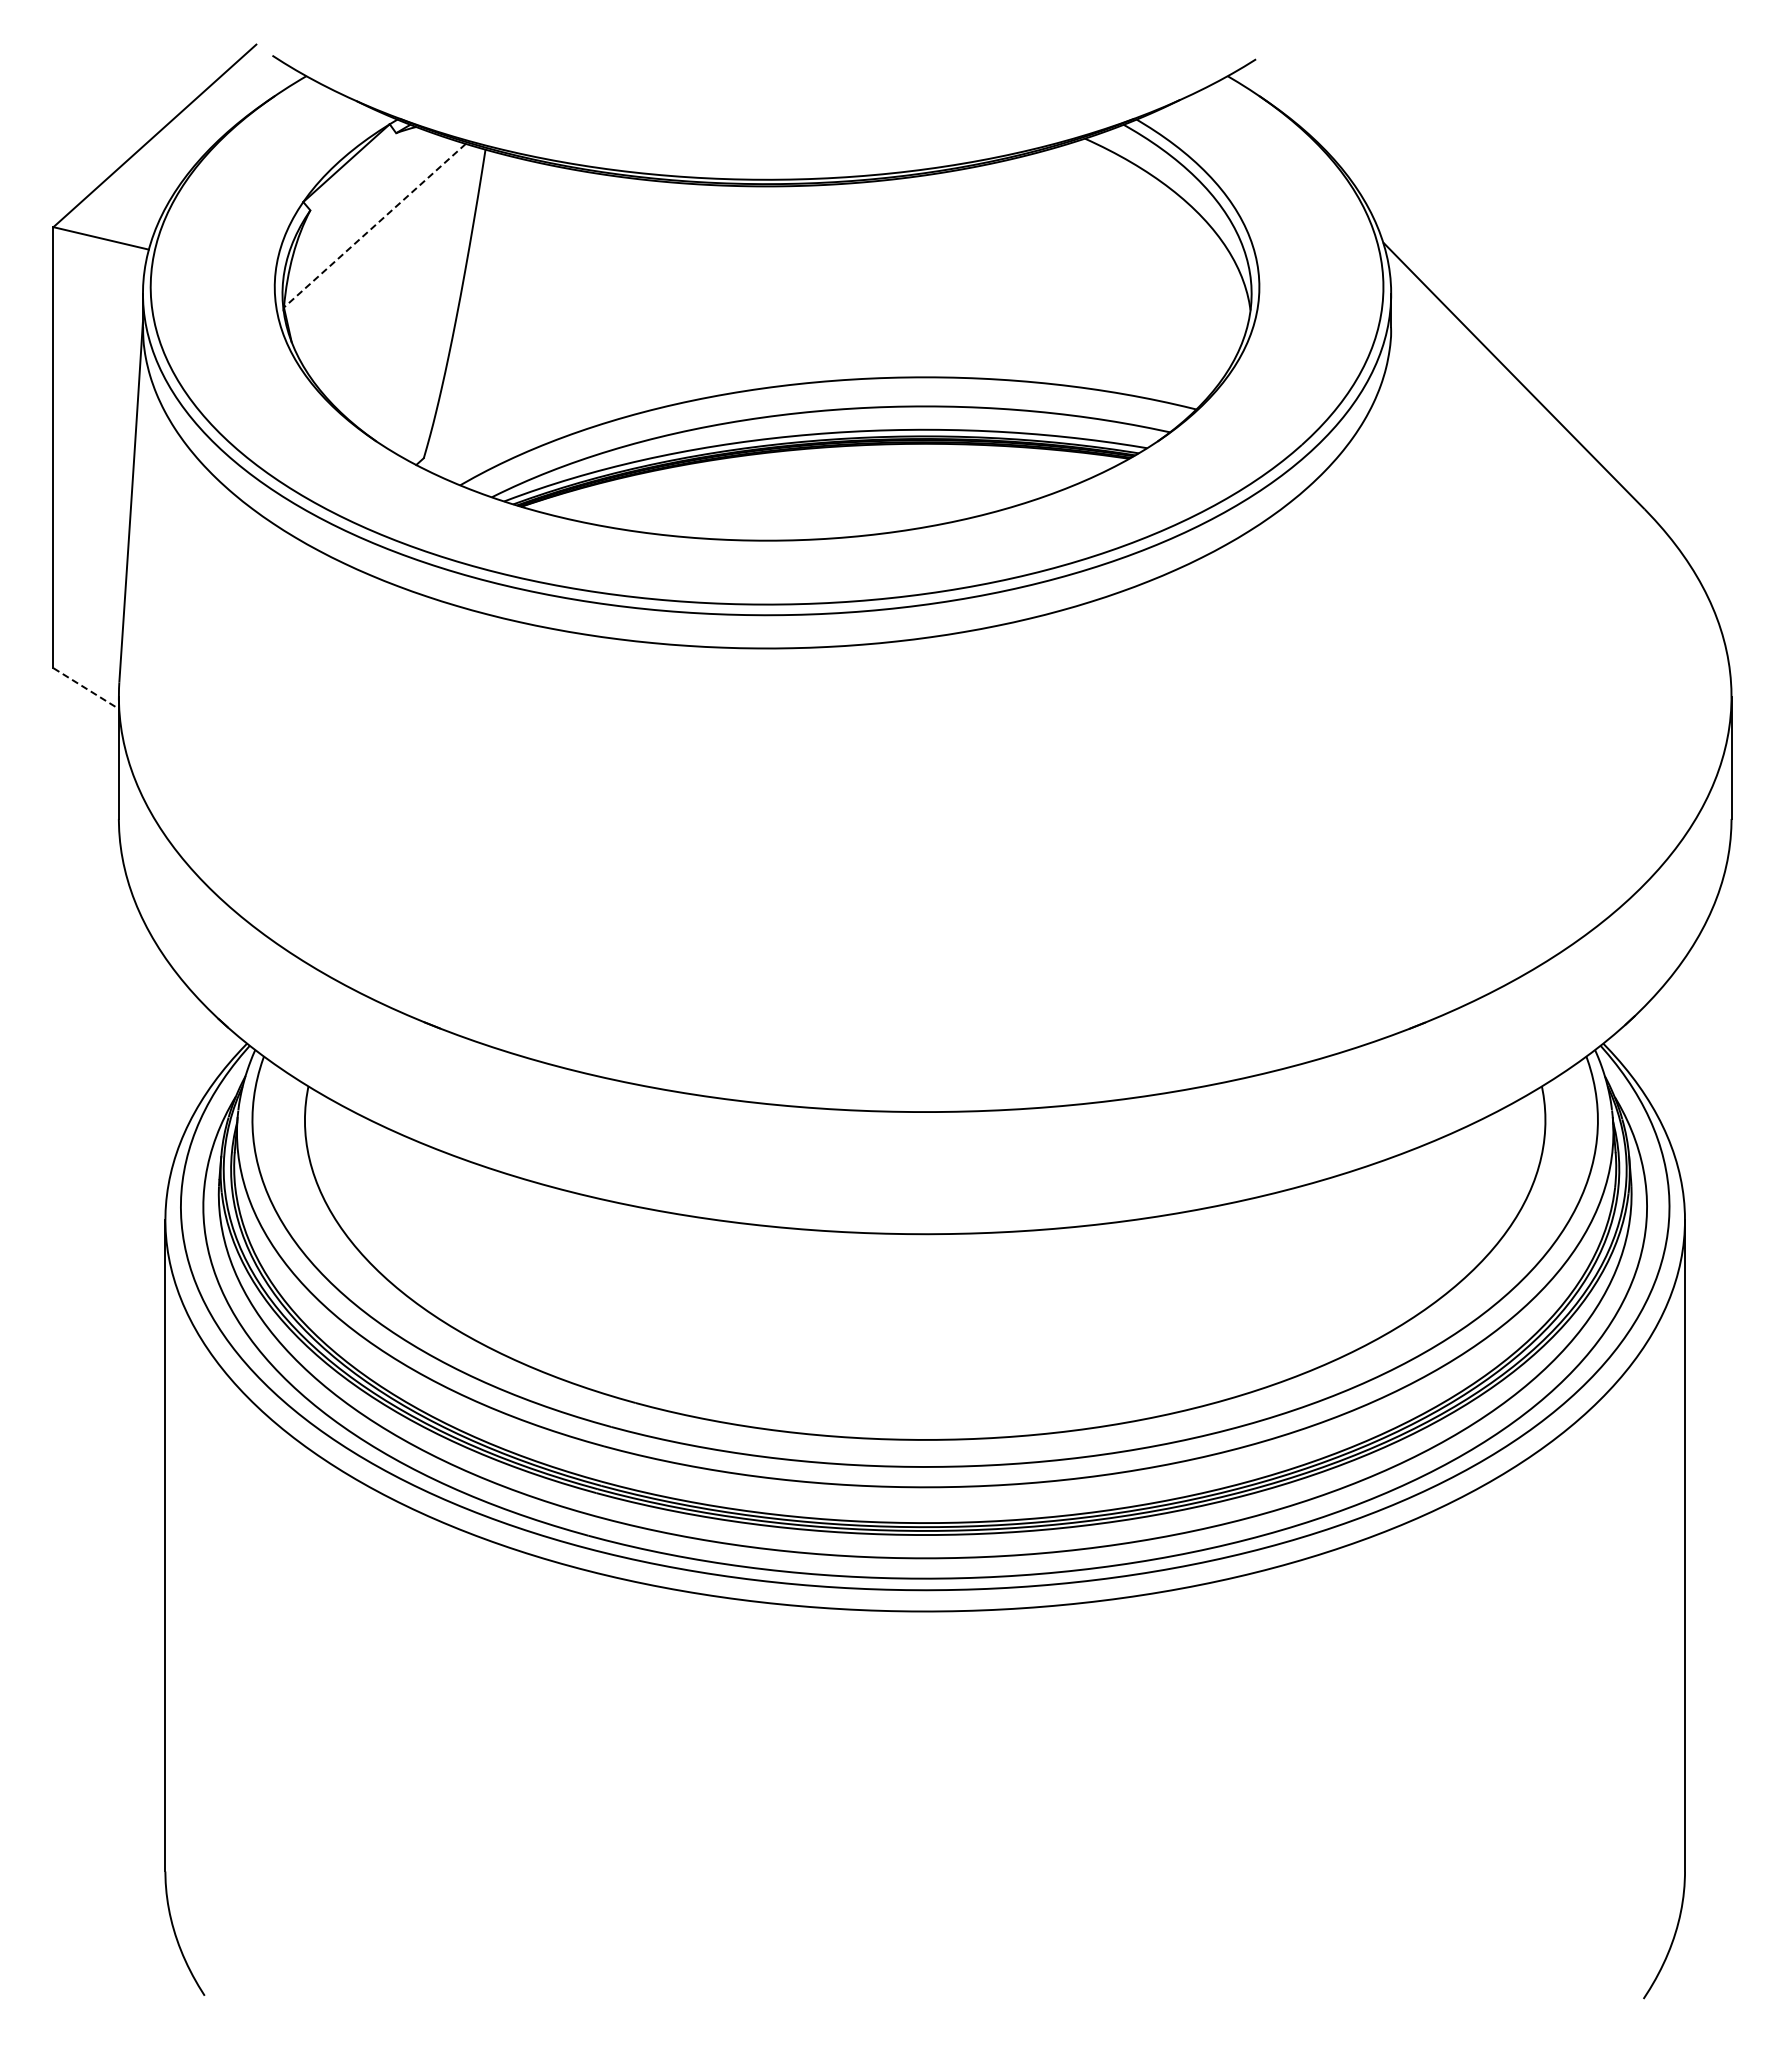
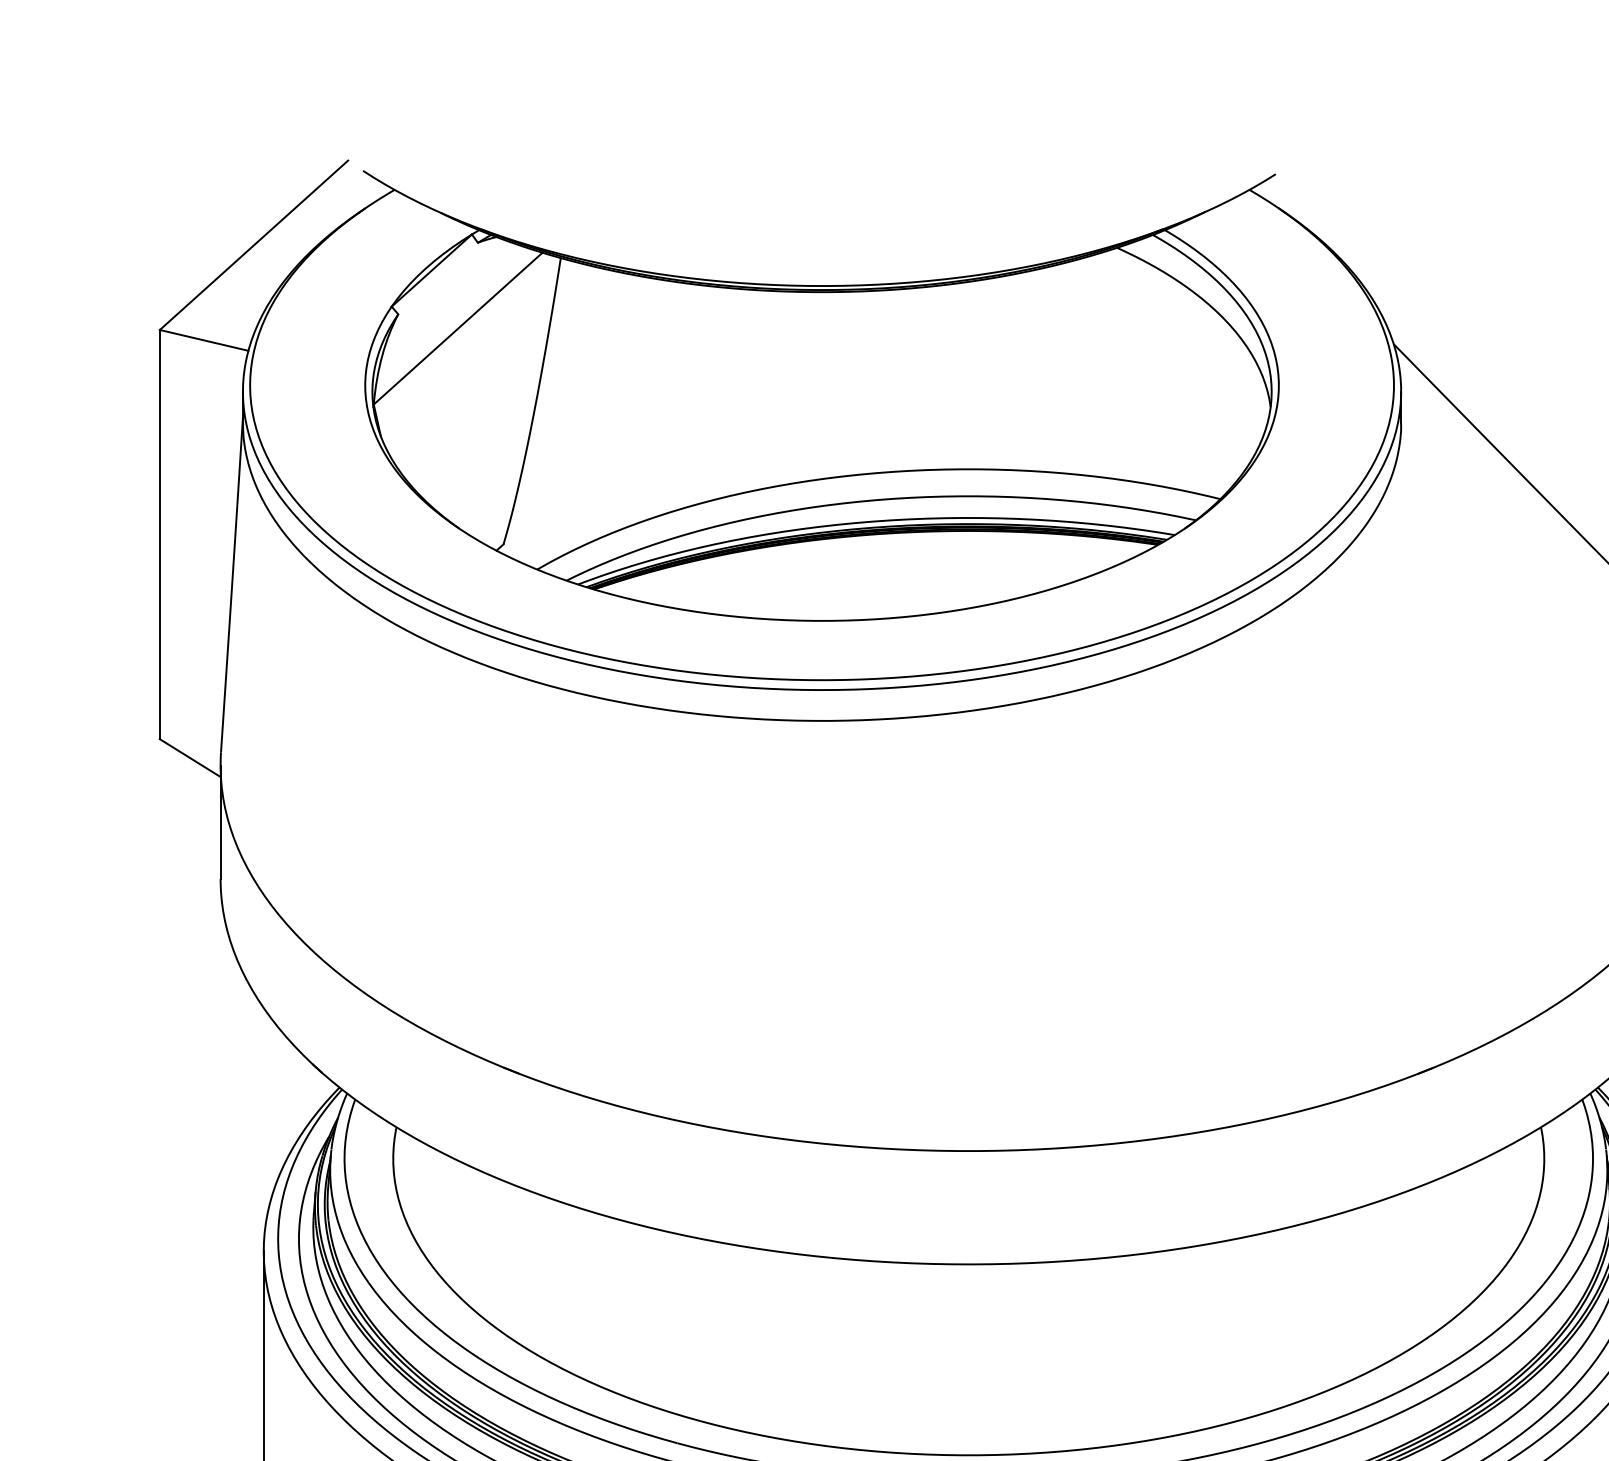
line: (374, 226) -> (457, 329), dashed -> solid
line: (86, 688) -> (190, 758), dashed -> solid

